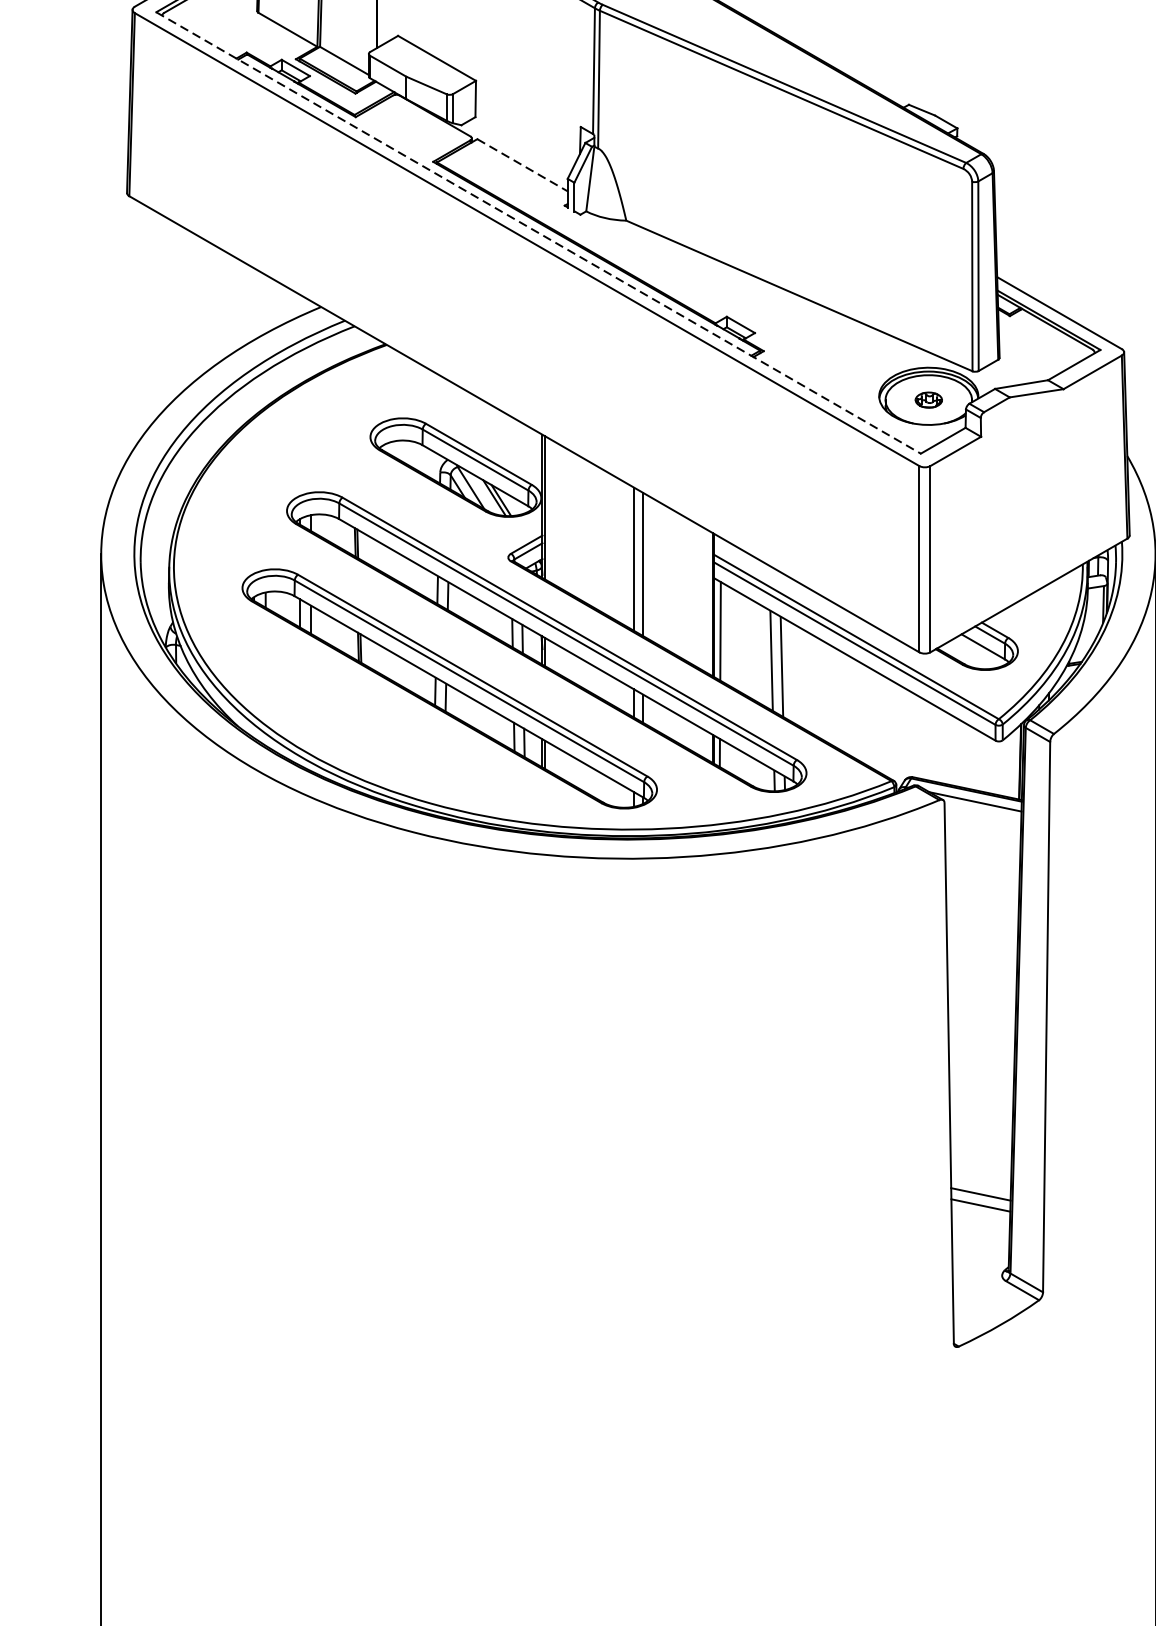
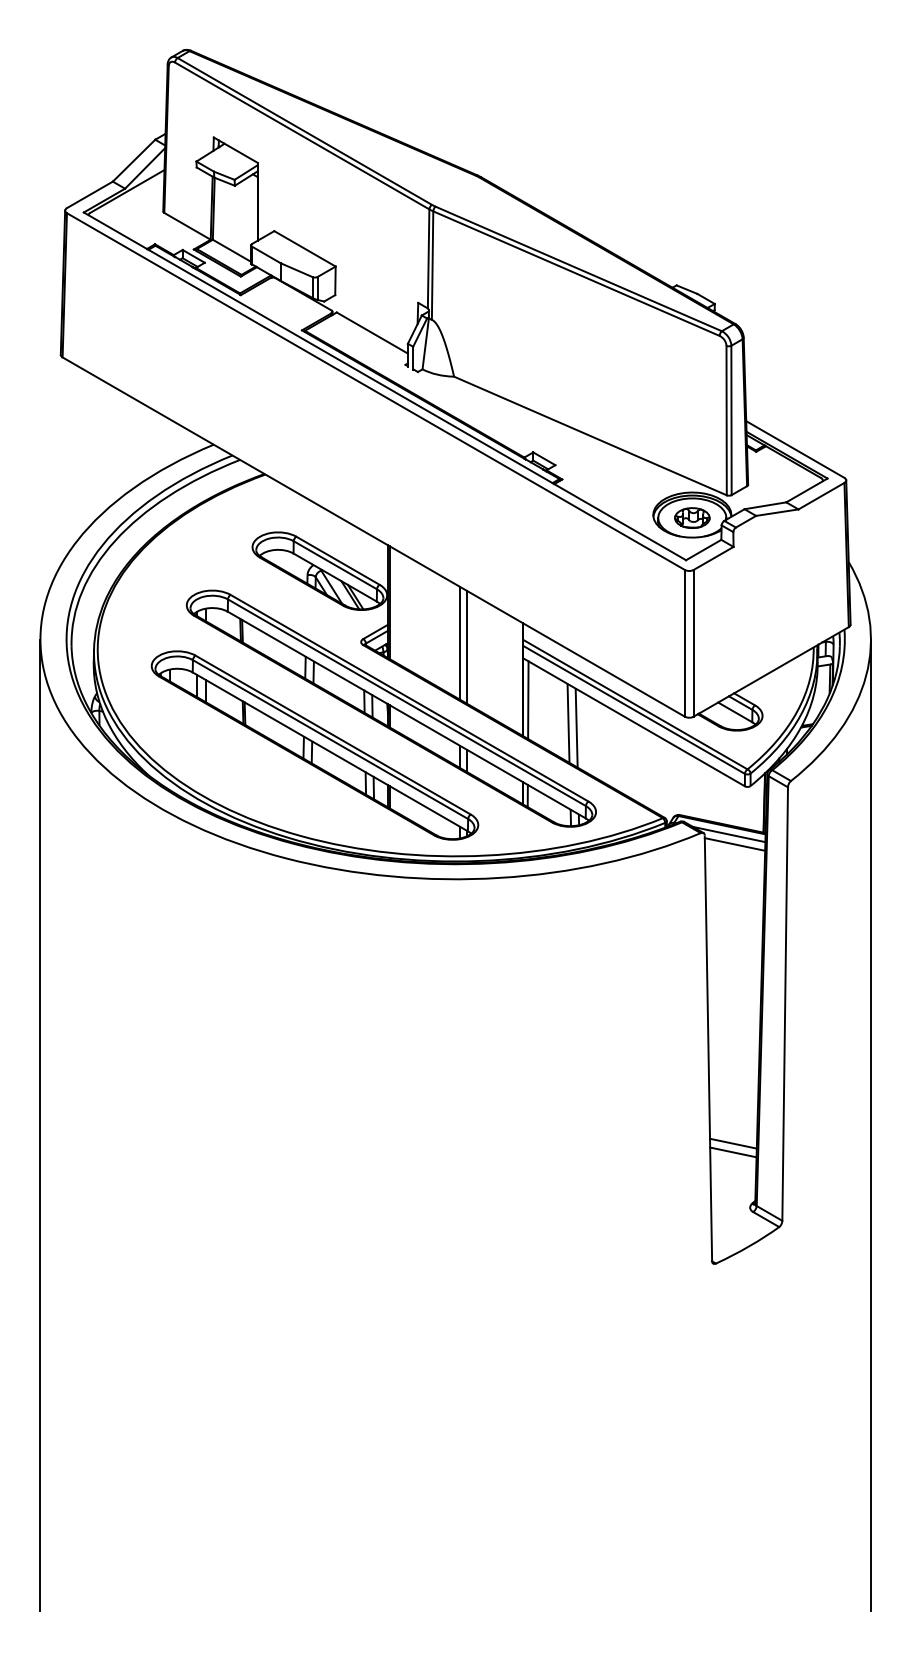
line: (522, 165) -> (372, 333), dashed -> solid
line: (537, 233) -> (384, 386), dashed -> solid
part: (928, 399) -> (692, 517), size x1.67
line: (982, 814) -> (734, 844), added

